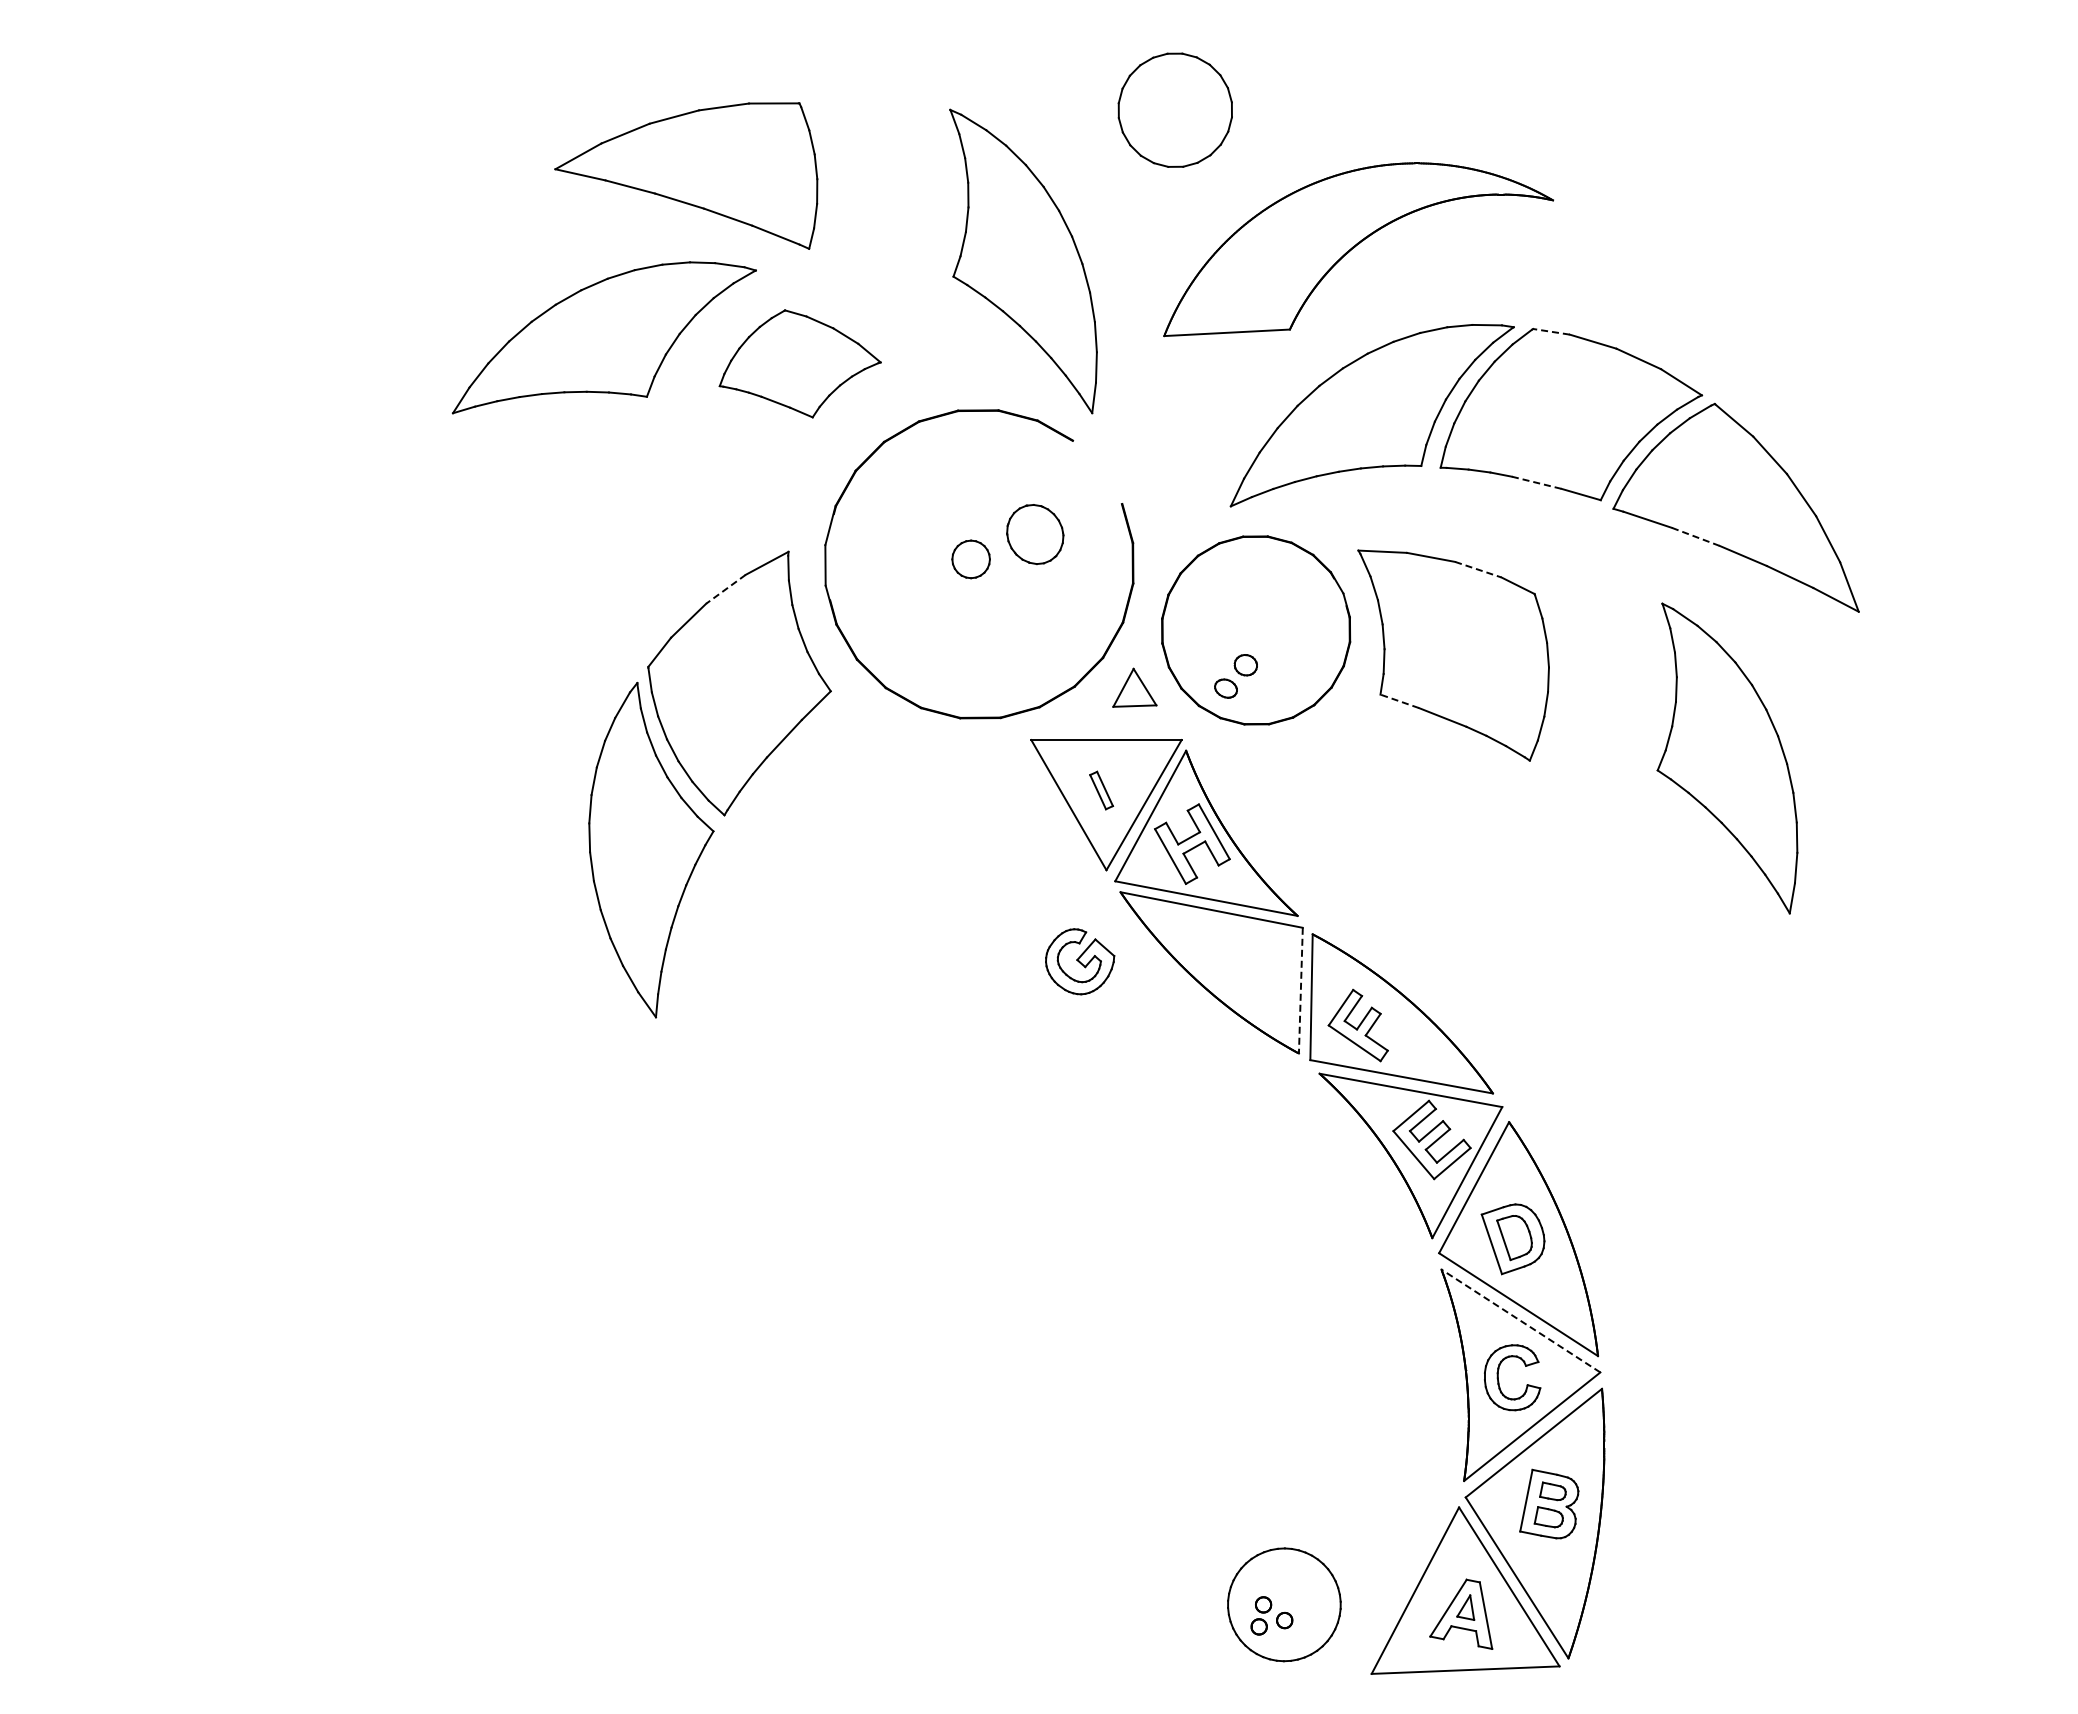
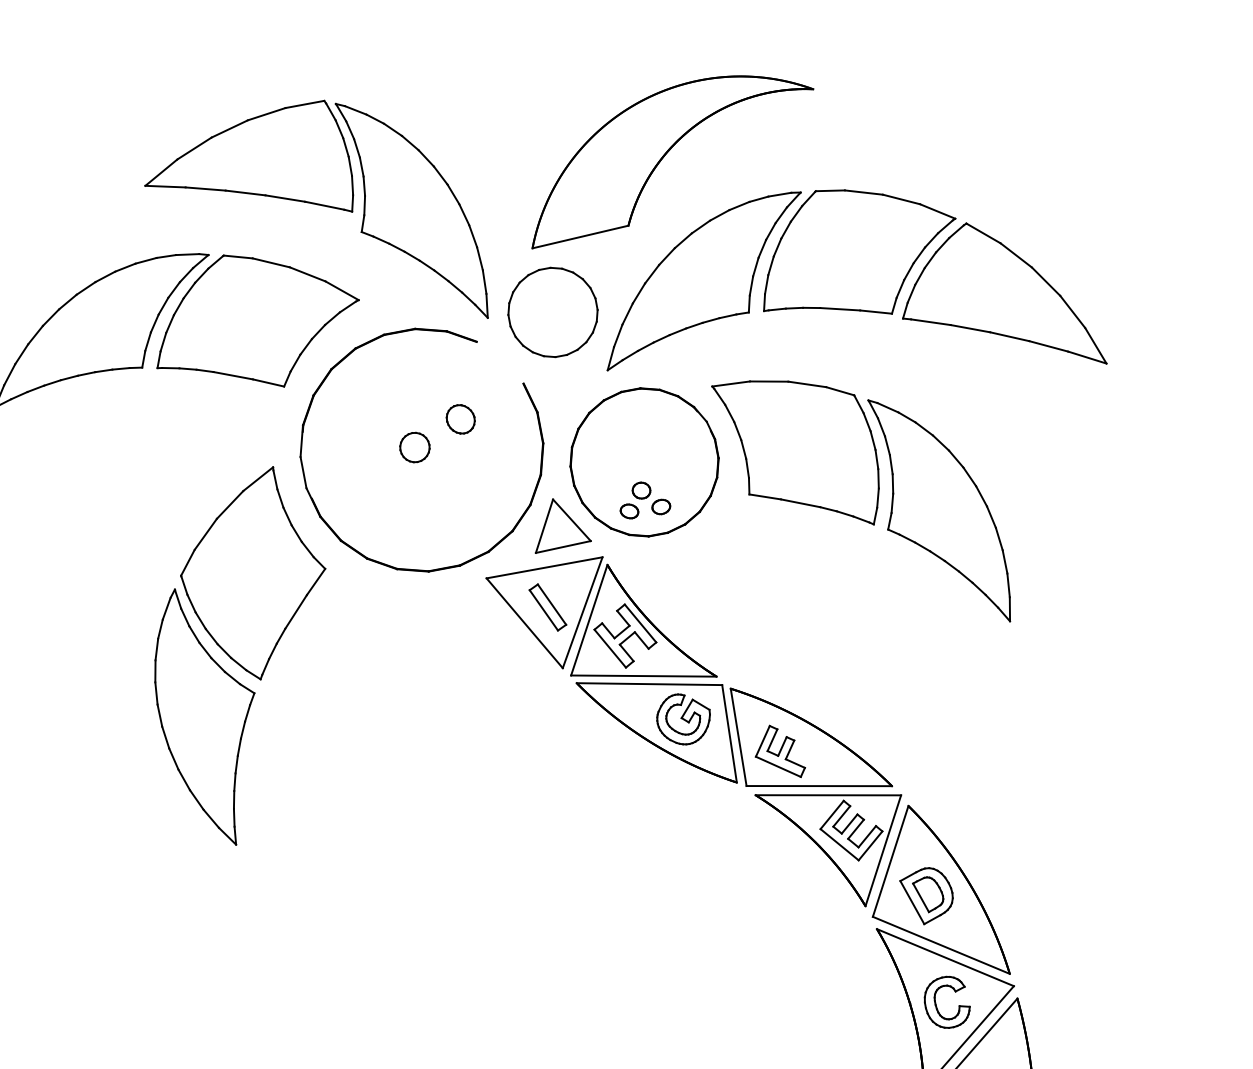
part: (1174, 109) -> (552, 311), moved
part: (686, 175) -> (247, 172), moved
line: (1551, 331) -> (830, 190), dashed -> solid
part: (800, 363) -> (255, 320), size x1.67
line: (1536, 482) -> (839, 309), dashed -> solid
part: (1034, 534) -> (460, 419), size x0.62
line: (1695, 536) -> (970, 328), dashed -> solid
line: (1478, 569) -> (807, 384), dashed -> solid
line: (725, 589) -> (229, 505), dashed -> solid
part: (1134, 687) -> (558, 523), size x1.67
part: (1266, 690) -> (660, 507), added
line: (1399, 701) -> (765, 497), dashed -> solid
part: (1727, 758) -> (940, 510), moved
part: (1101, 790) -> (547, 607), size x1.67
part: (1080, 961) -> (684, 718), moved
line: (1300, 990) -> (729, 733), dashed -> solid
line: (1520, 1321) -> (945, 958), dashed -> solid

